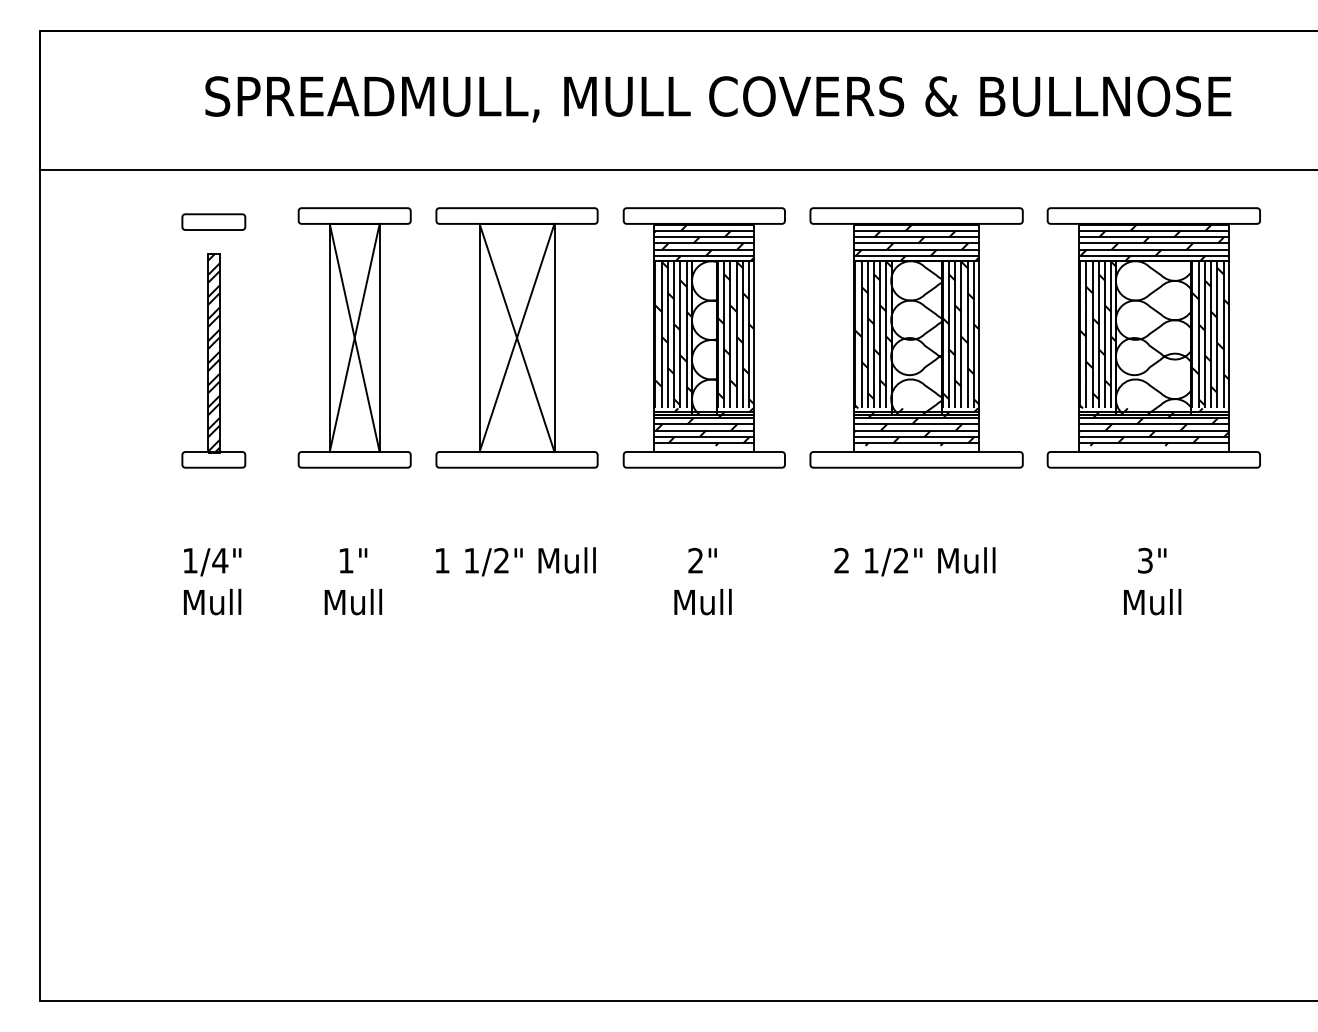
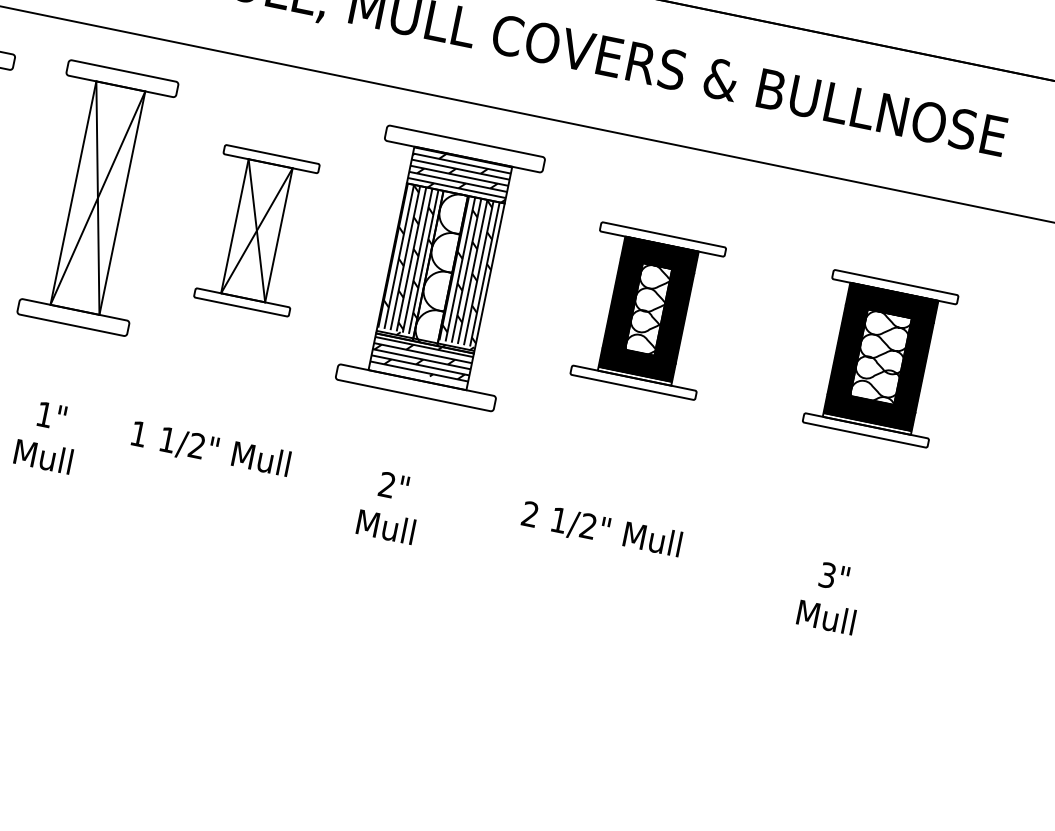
part: (516, 337) -> (256, 230), size x0.6
part: (916, 337) -> (648, 310), size x0.6
part: (1153, 337) -> (880, 358), size x0.6

